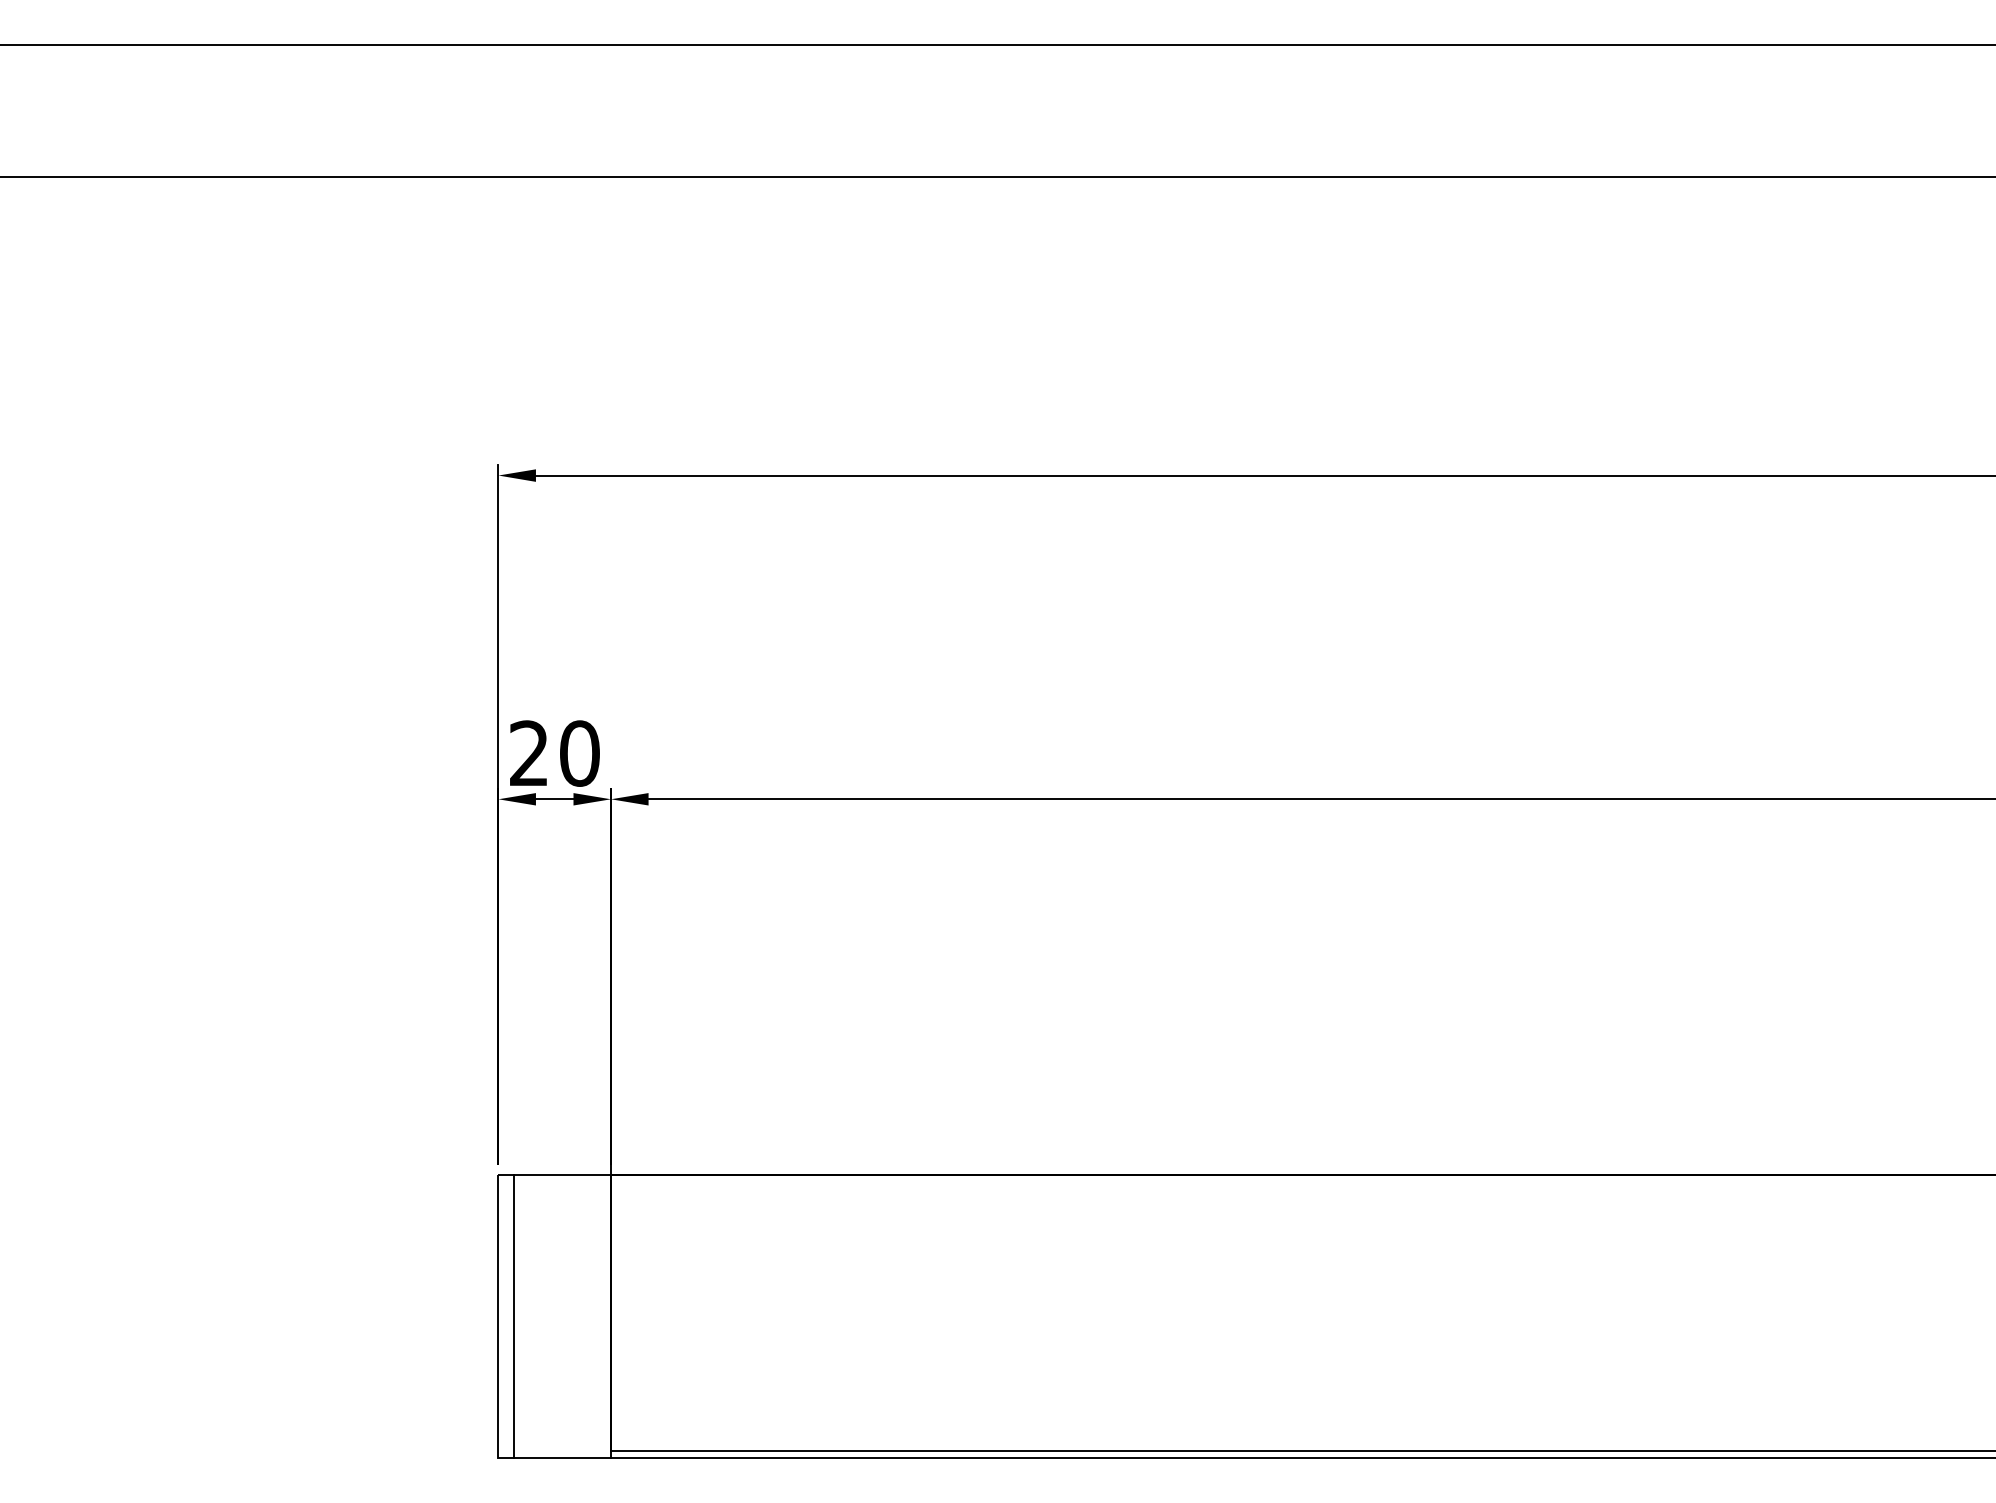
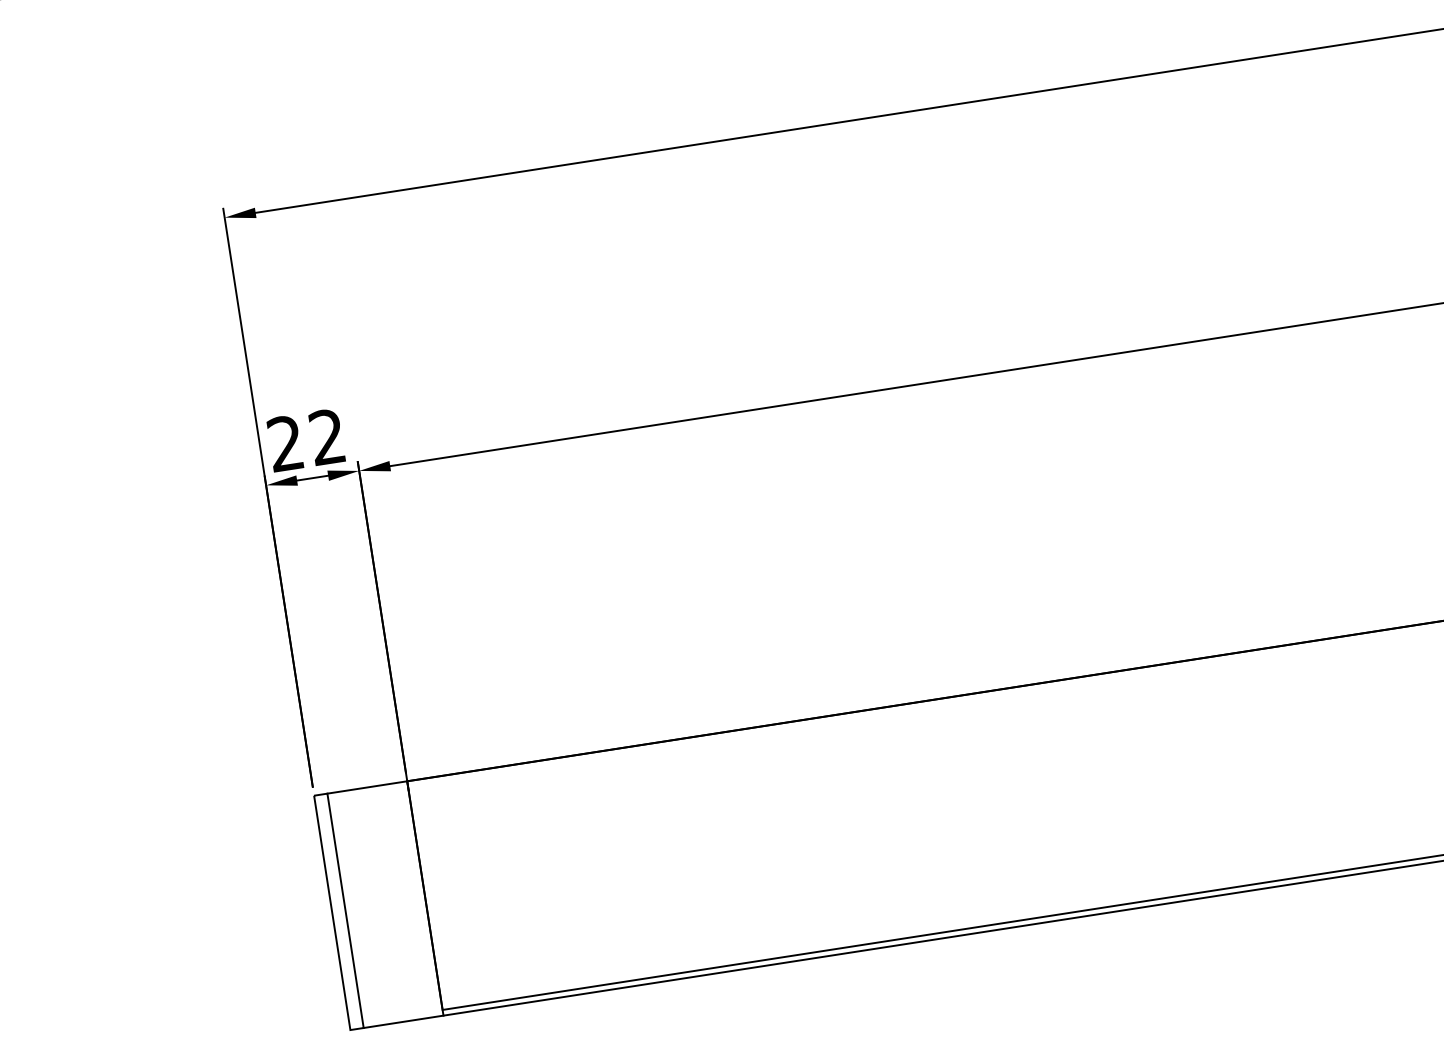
text: (579, 753) -> (327, 437), 20 -> 22

